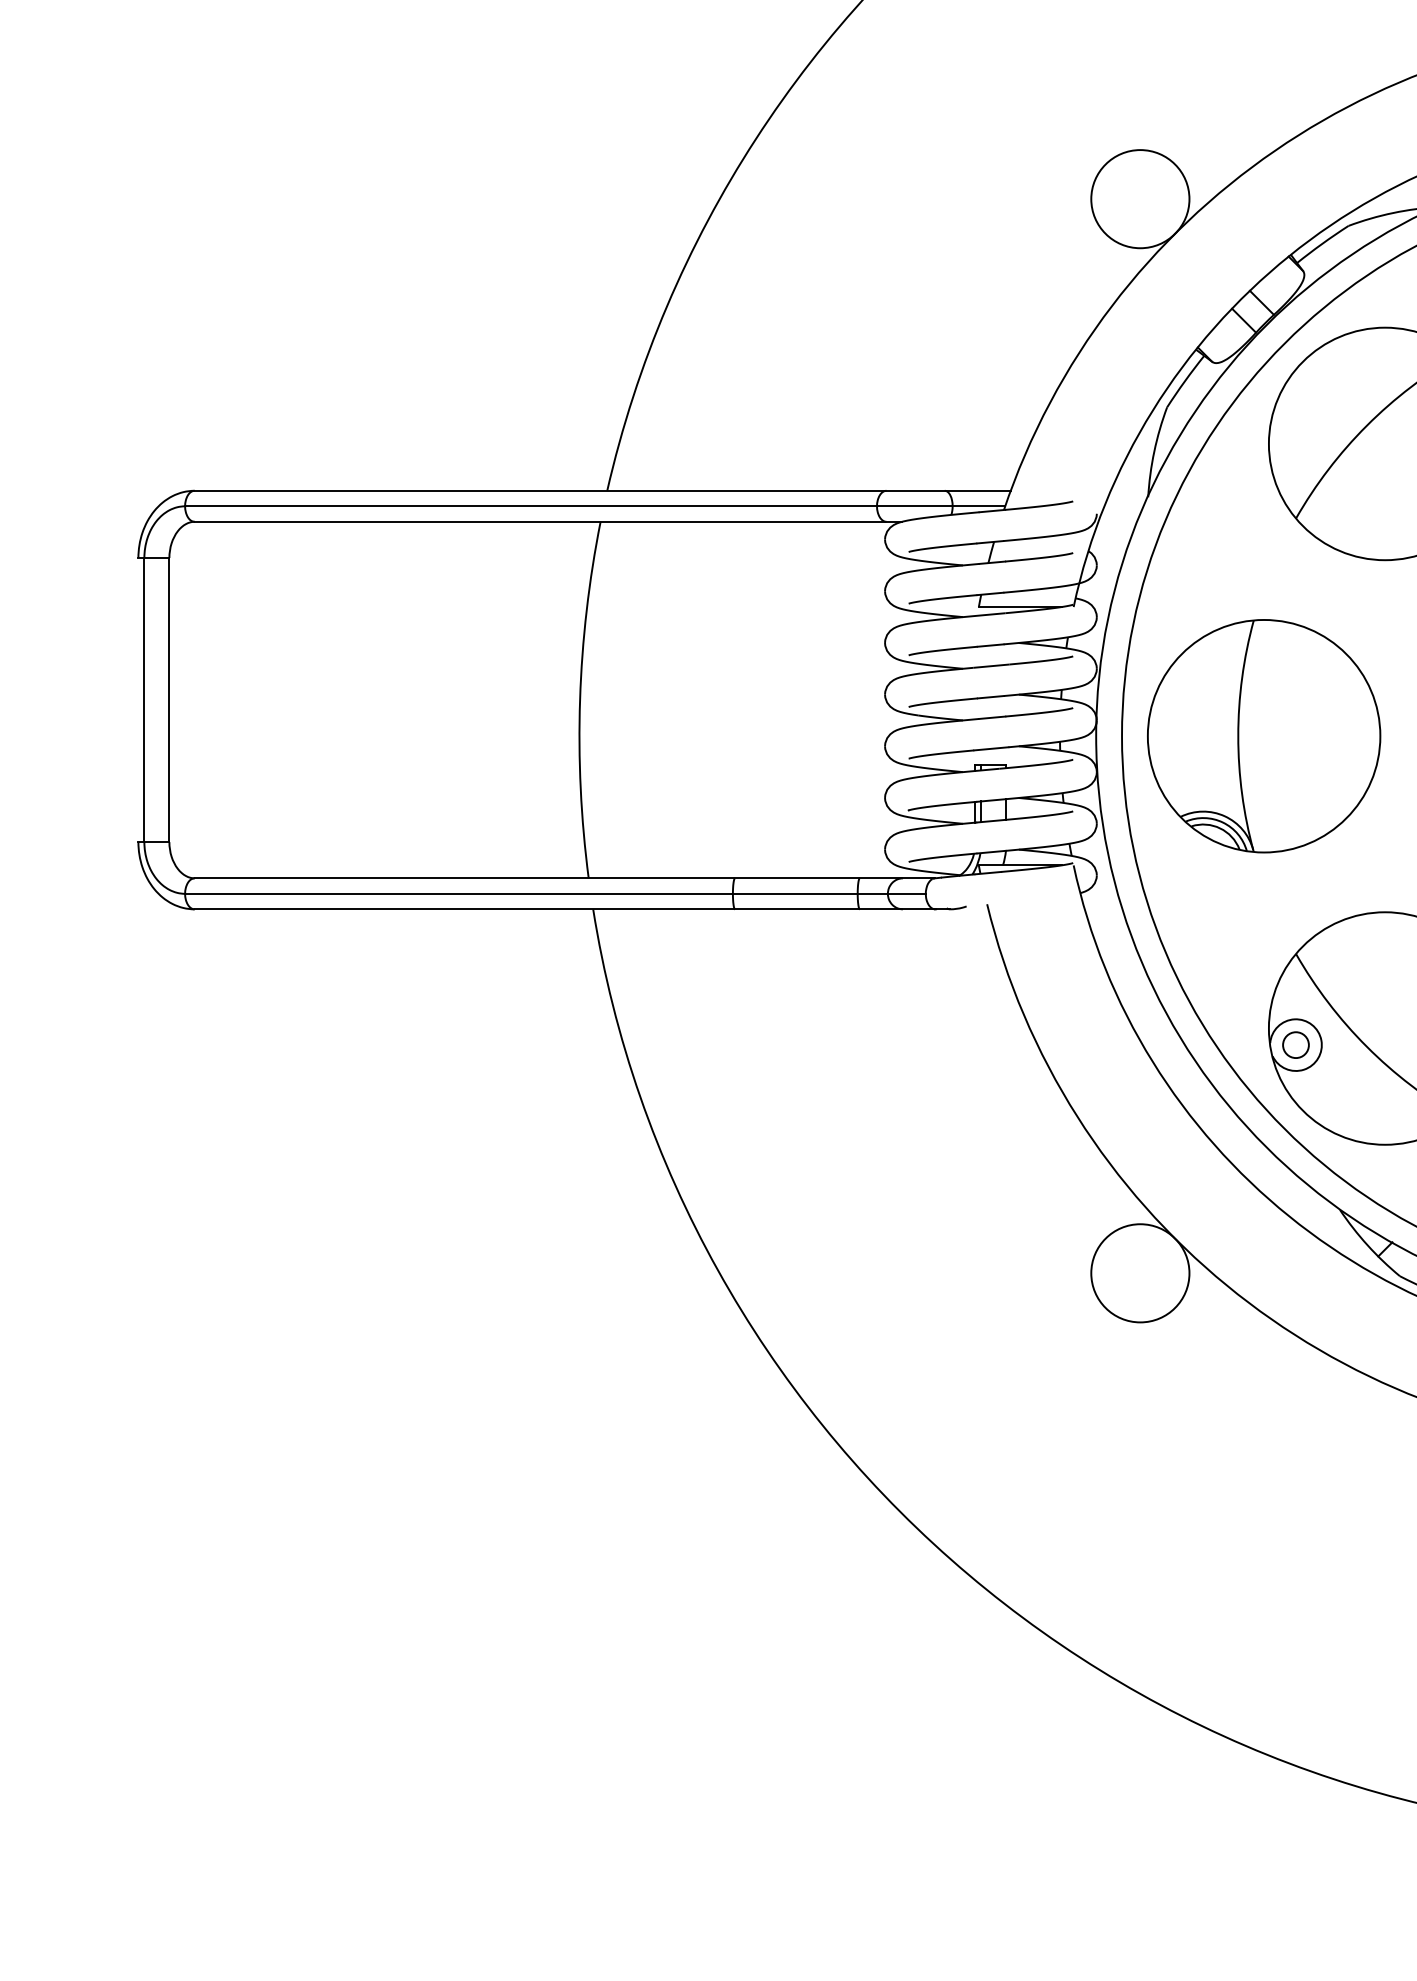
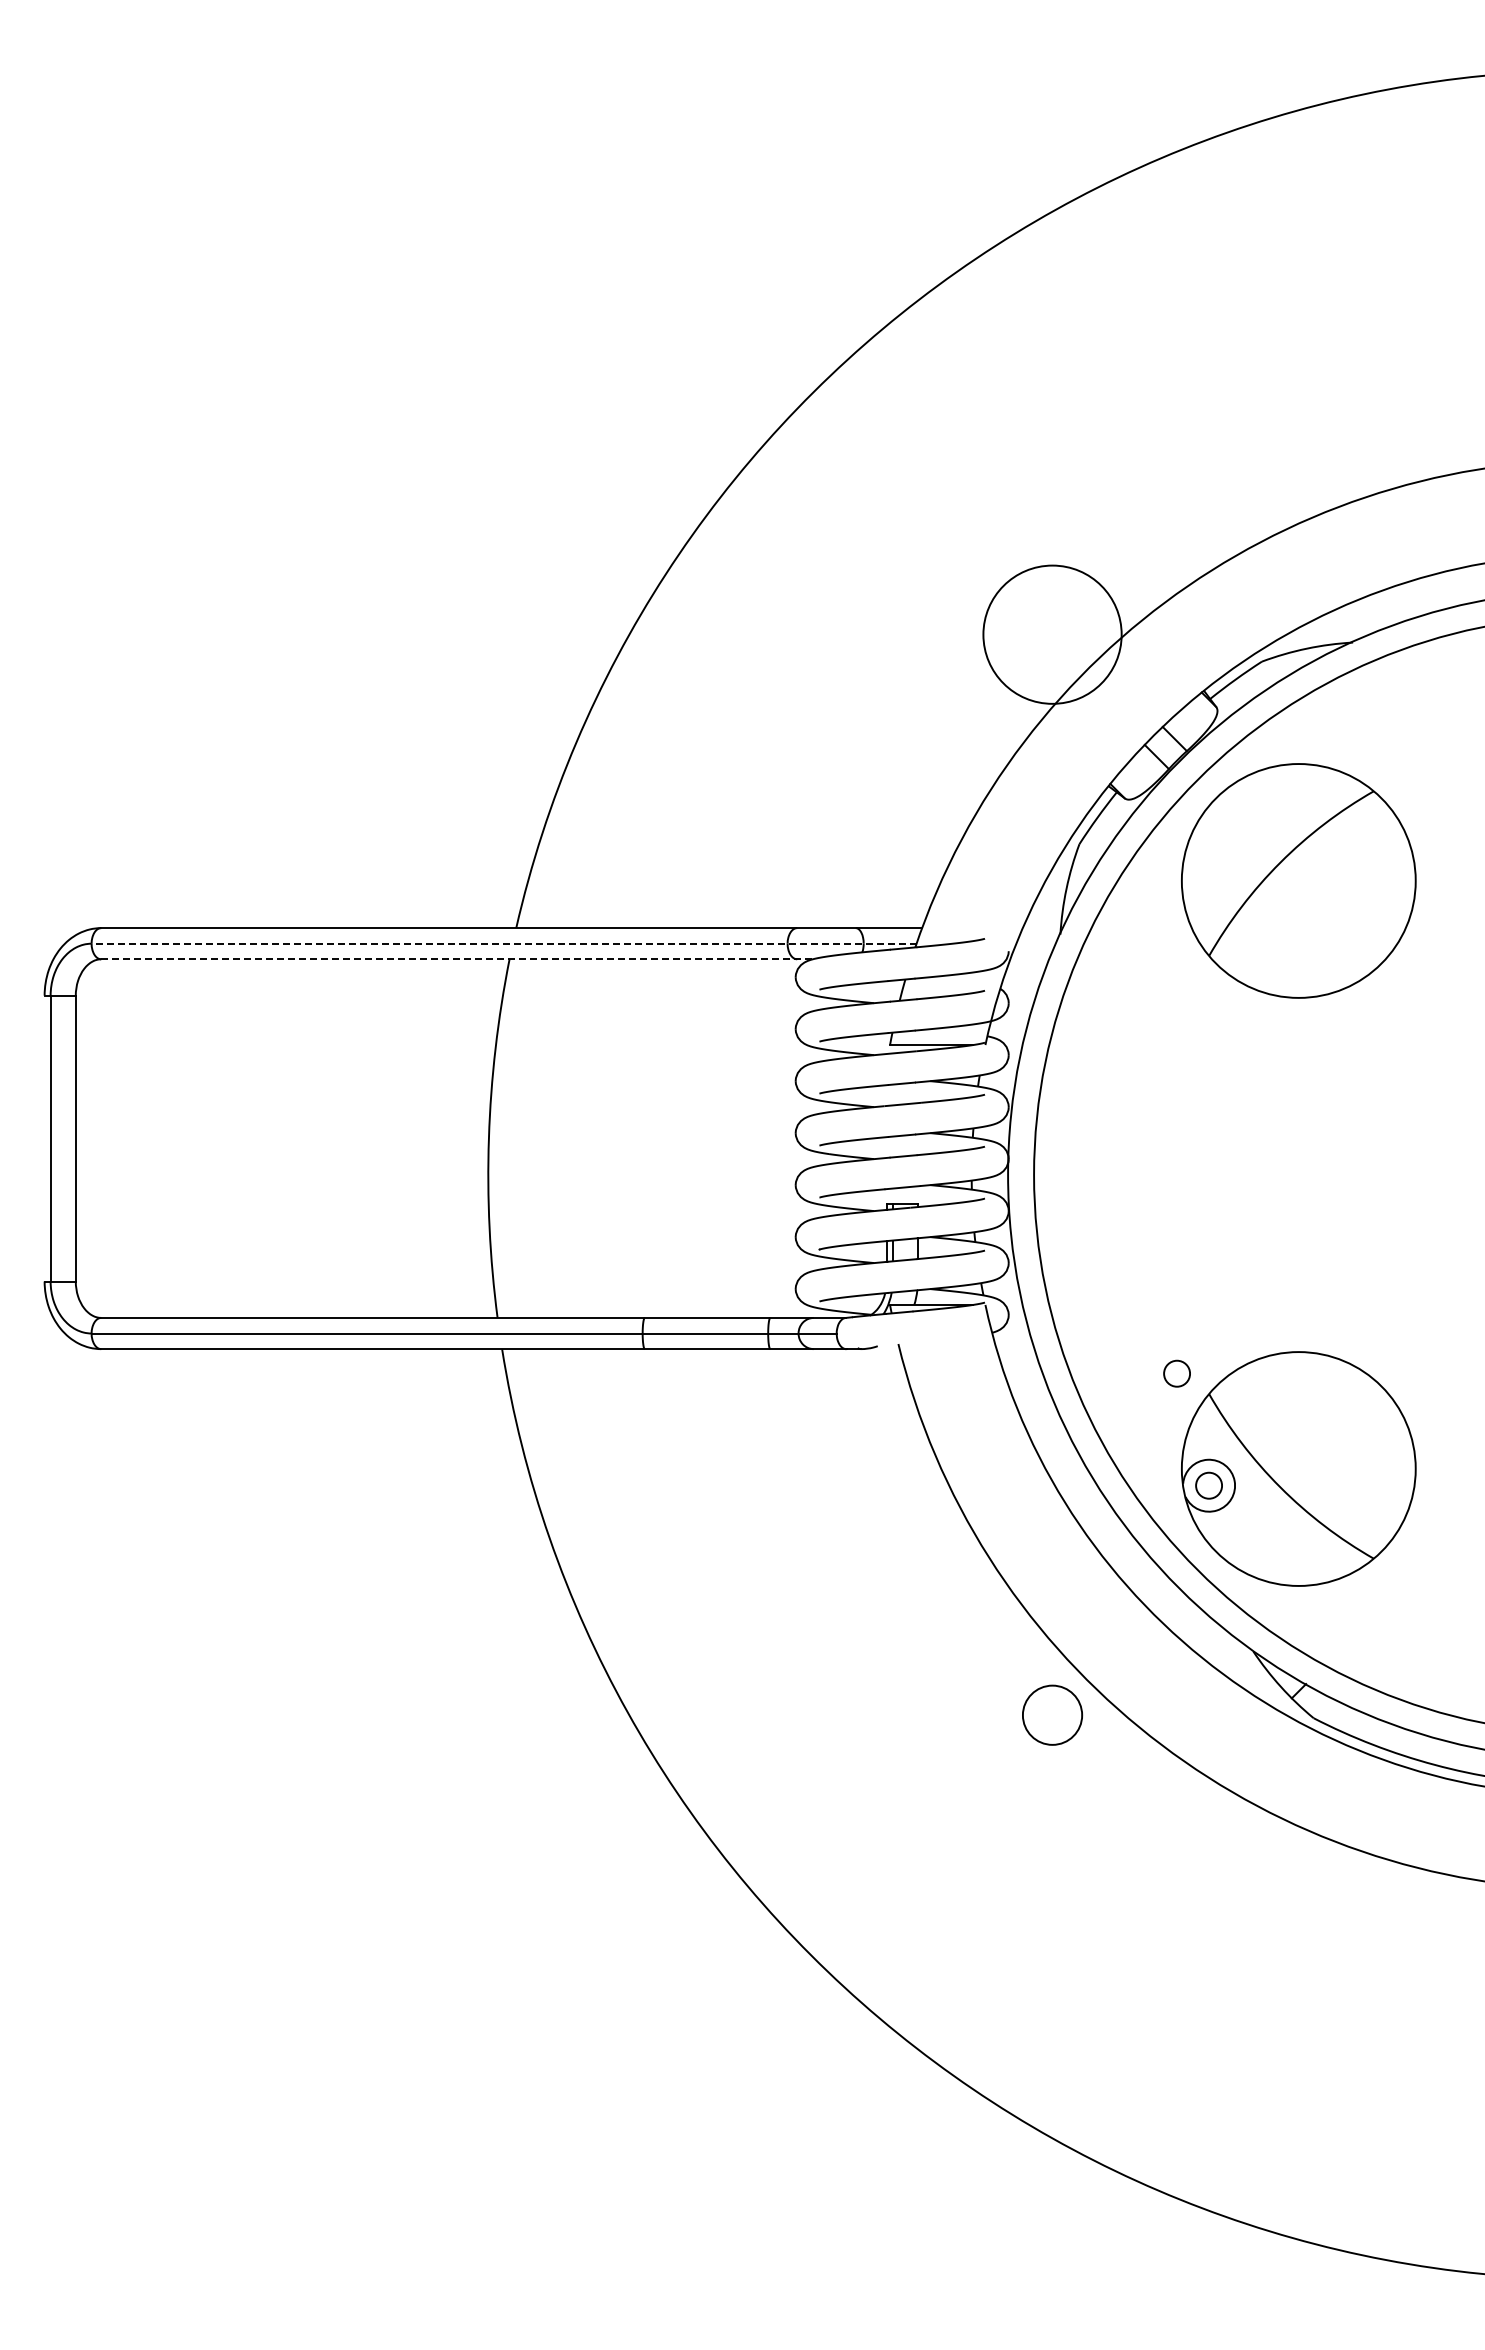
circle: (1140, 198) -> (1052, 634), size x1.4
line: (595, 506) -> (504, 943), solid -> dashed
line: (548, 522) -> (457, 959), solid -> dashed
part: (1263, 735) -> (1176, 1174), removed
circle: (1263, 933) -> (1176, 1373), added
circle: (1140, 1272) -> (1052, 1714), size x0.6

